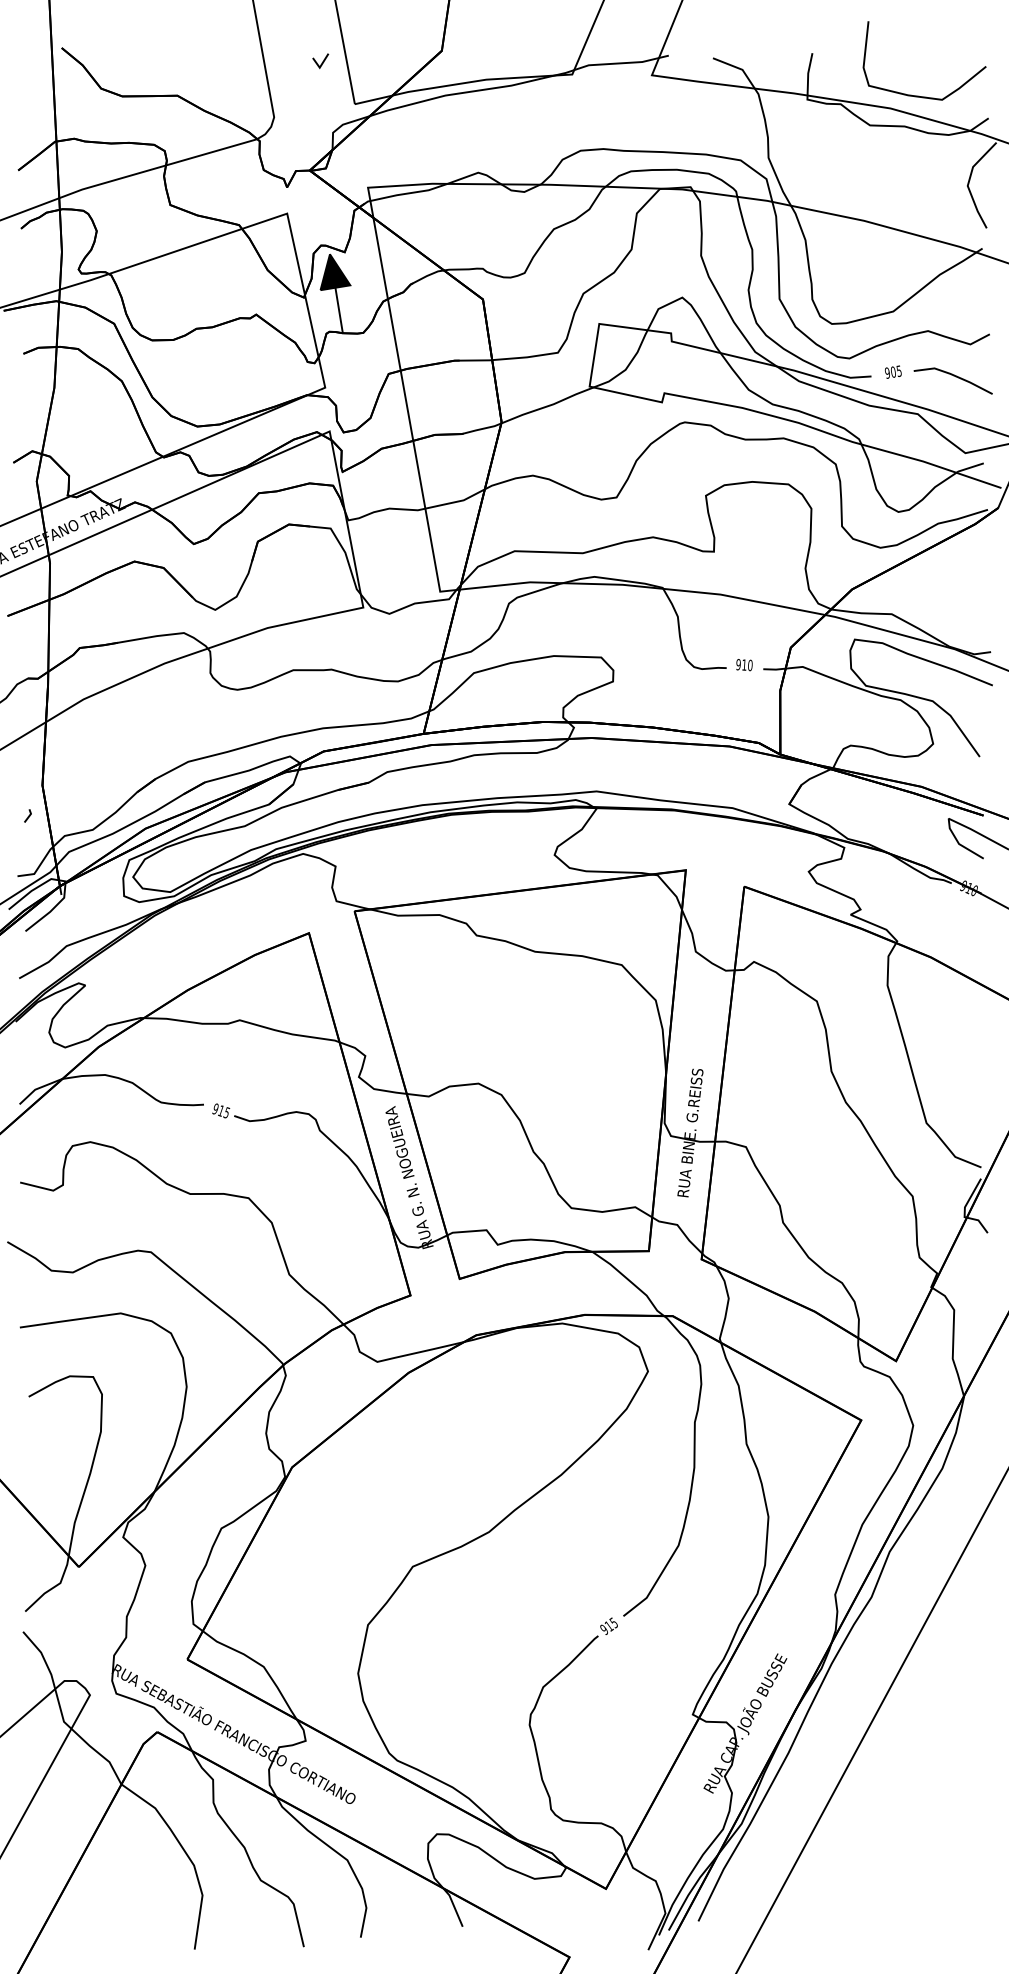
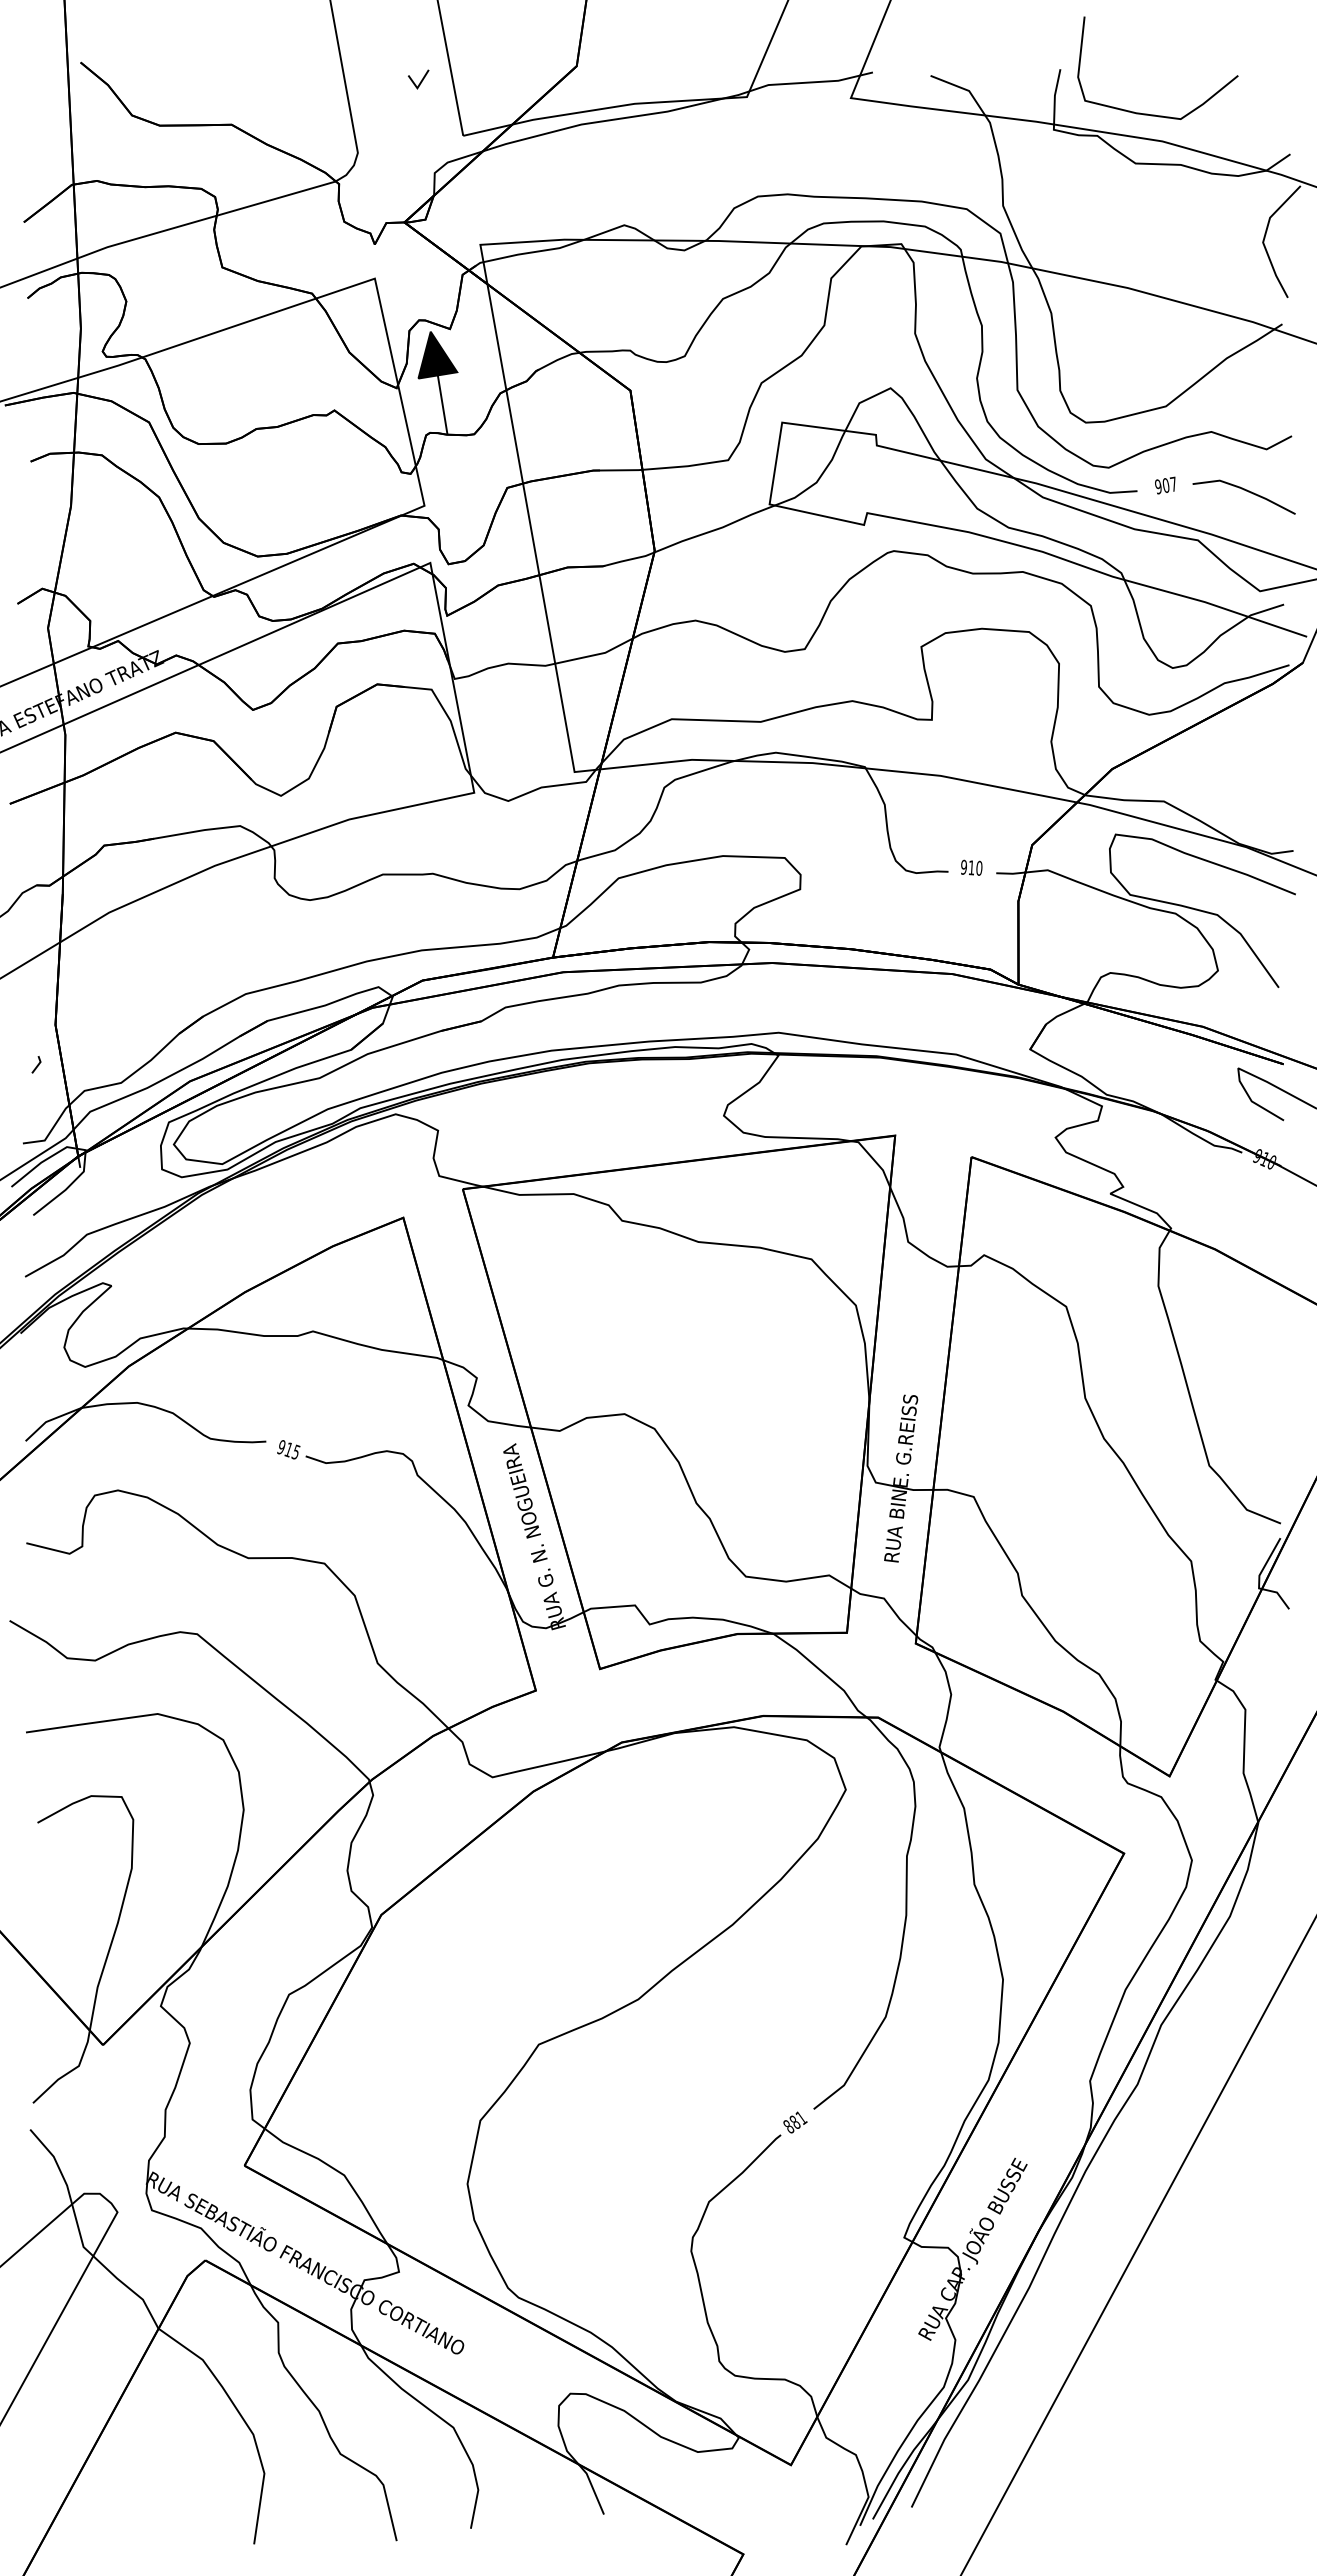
curve: (922, 96) -> (1155, 114), moved
text: (898, 370) -> (1172, 483), 905 -> 907
text: (609, 1625) -> (795, 2121), 915 -> 881

